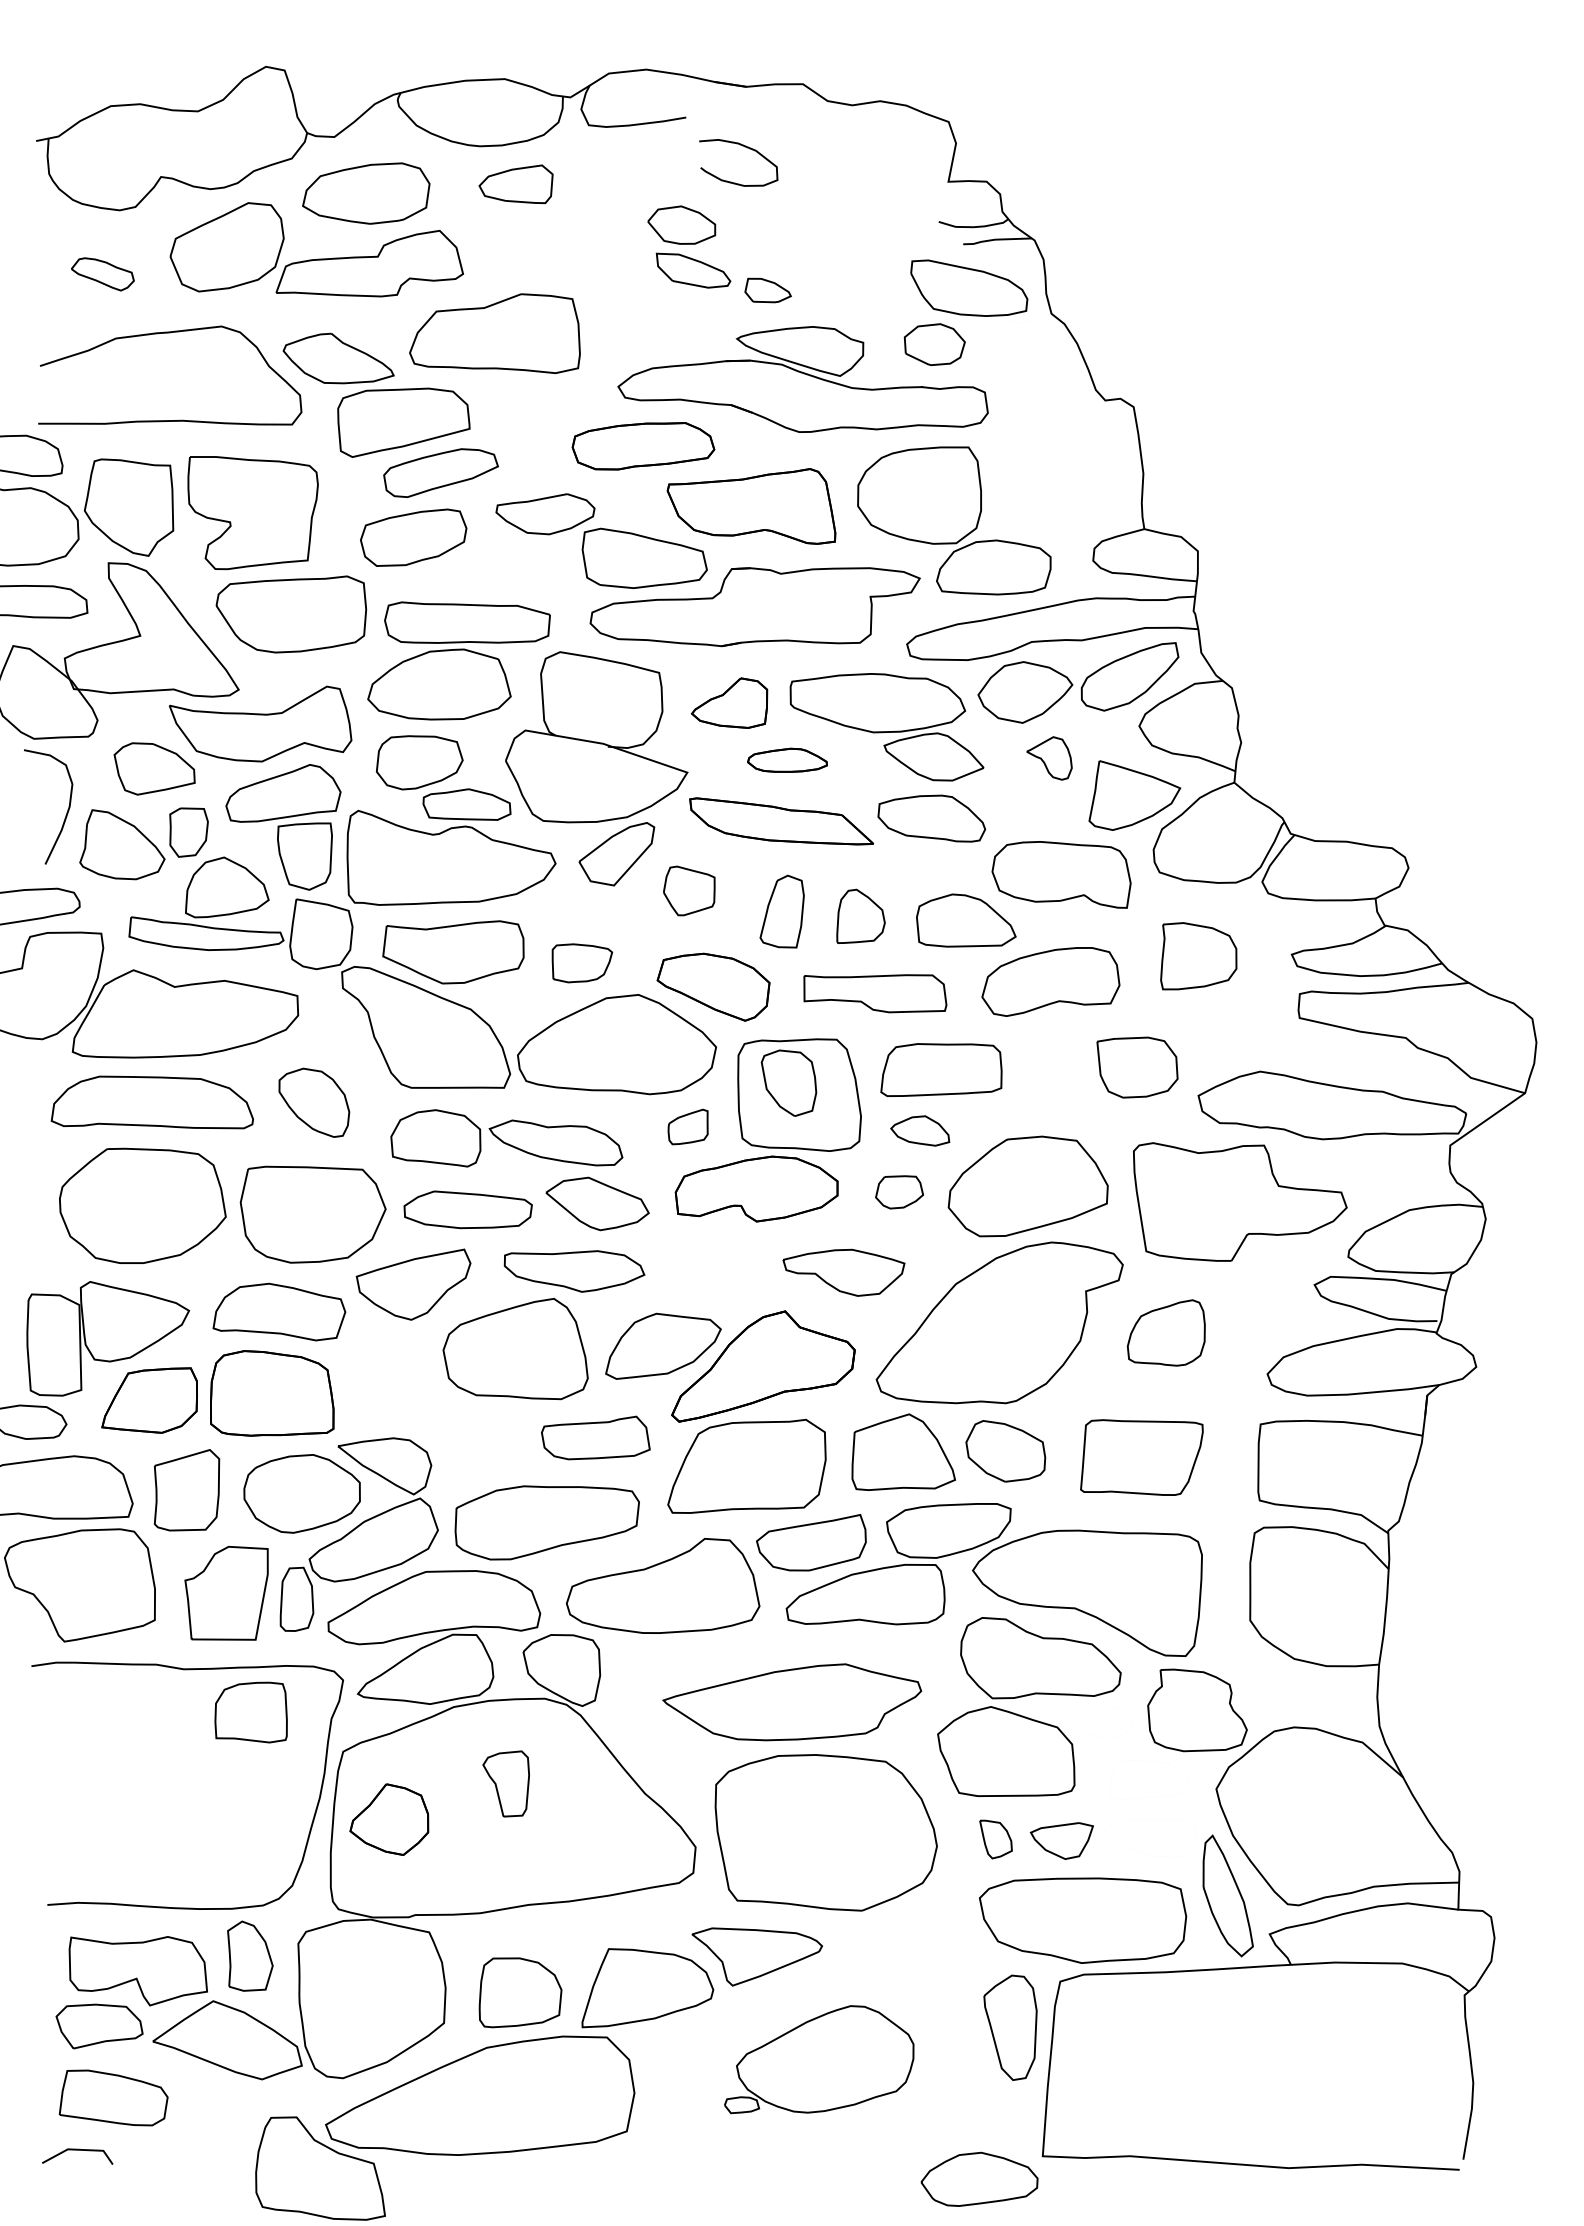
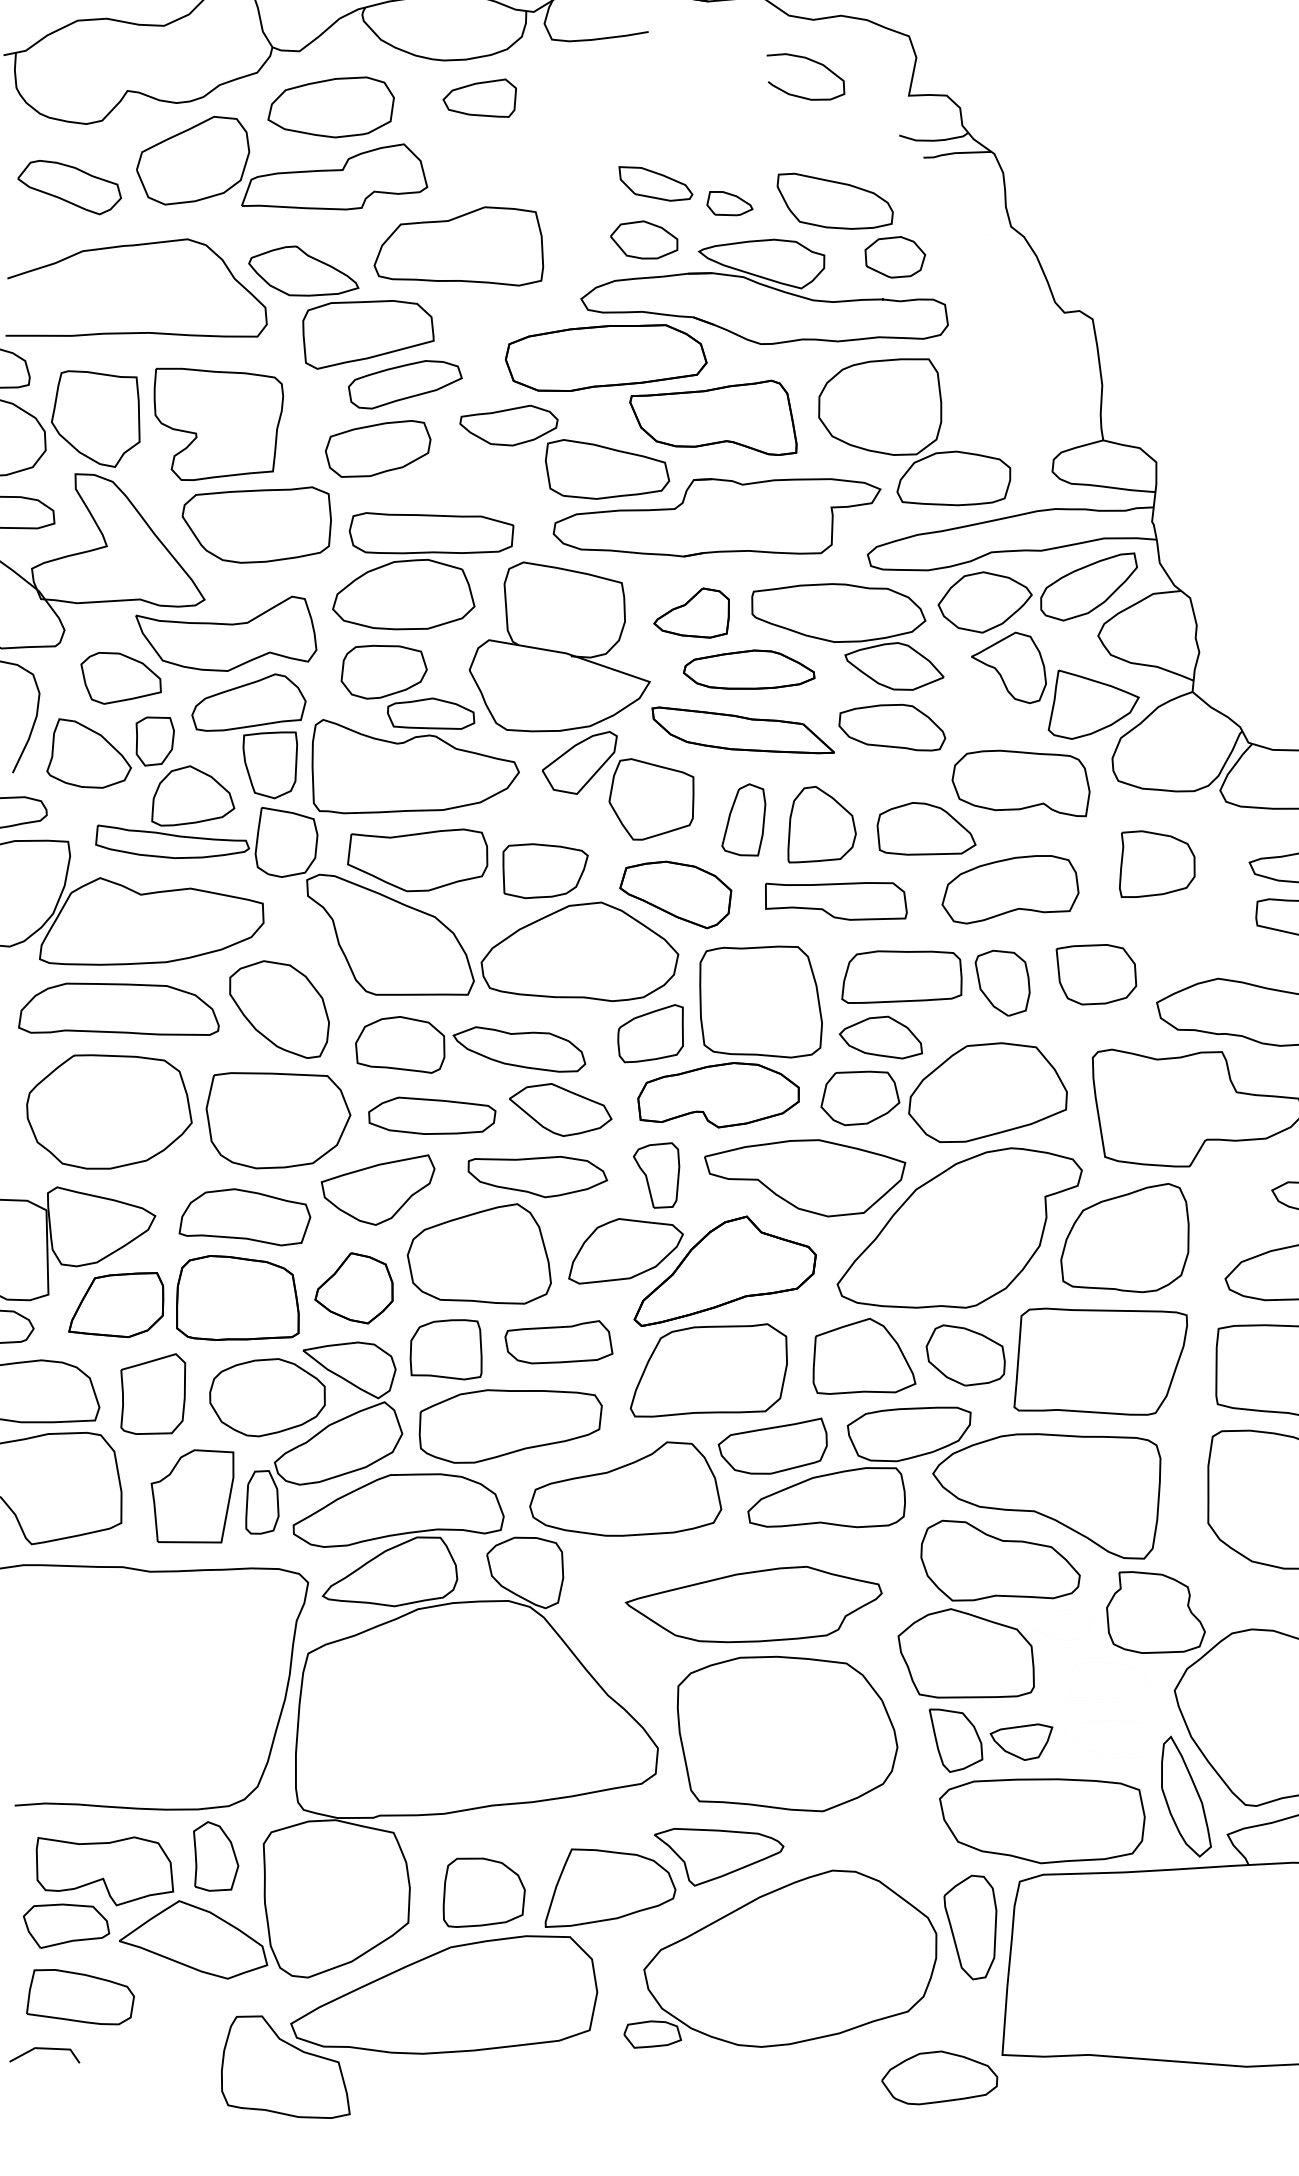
curve: (742, 146) -> (809, 60), moved
part: (681, 224) -> (643, 239), moved
part: (102, 274) -> (69, 187), size x1.67
part: (969, 287) -> (835, 200), moved
part: (643, 446) -> (606, 358), size x1.43
part: (1049, 758) -> (1009, 667), size x1.67
part: (787, 760) -> (749, 669), size x1.67
part: (689, 890) -> (651, 798), size x1.67
part: (860, 916) -> (821, 824), size x1.43
part: (582, 963) -> (545, 871), size x1.43
part: (788, 1082) -> (1002, 982), moved
part: (314, 1102) -> (279, 1009), size x1.43
part: (687, 1126) -> (649, 1033), size x1.67
part: (919, 1130) -> (880, 1037), size x1.43
part: (899, 1192) -> (860, 1098), size x1.67
part: (843, 1272) -> (804, 1178), size x1.67
part: (1166, 1332) -> (1125, 1237), size x1.67
part: (1141, 1457) -> (1100, 1361), size x1.43
part: (250, 1712) -> (445, 1349), moved
part: (505, 1783) -> (655, 1175), moved
part: (389, 1819) -> (354, 1288), moved
part: (995, 1839) -> (955, 1740), size x1.67
part: (819, 2059) -> (780, 1958), size x1.67

